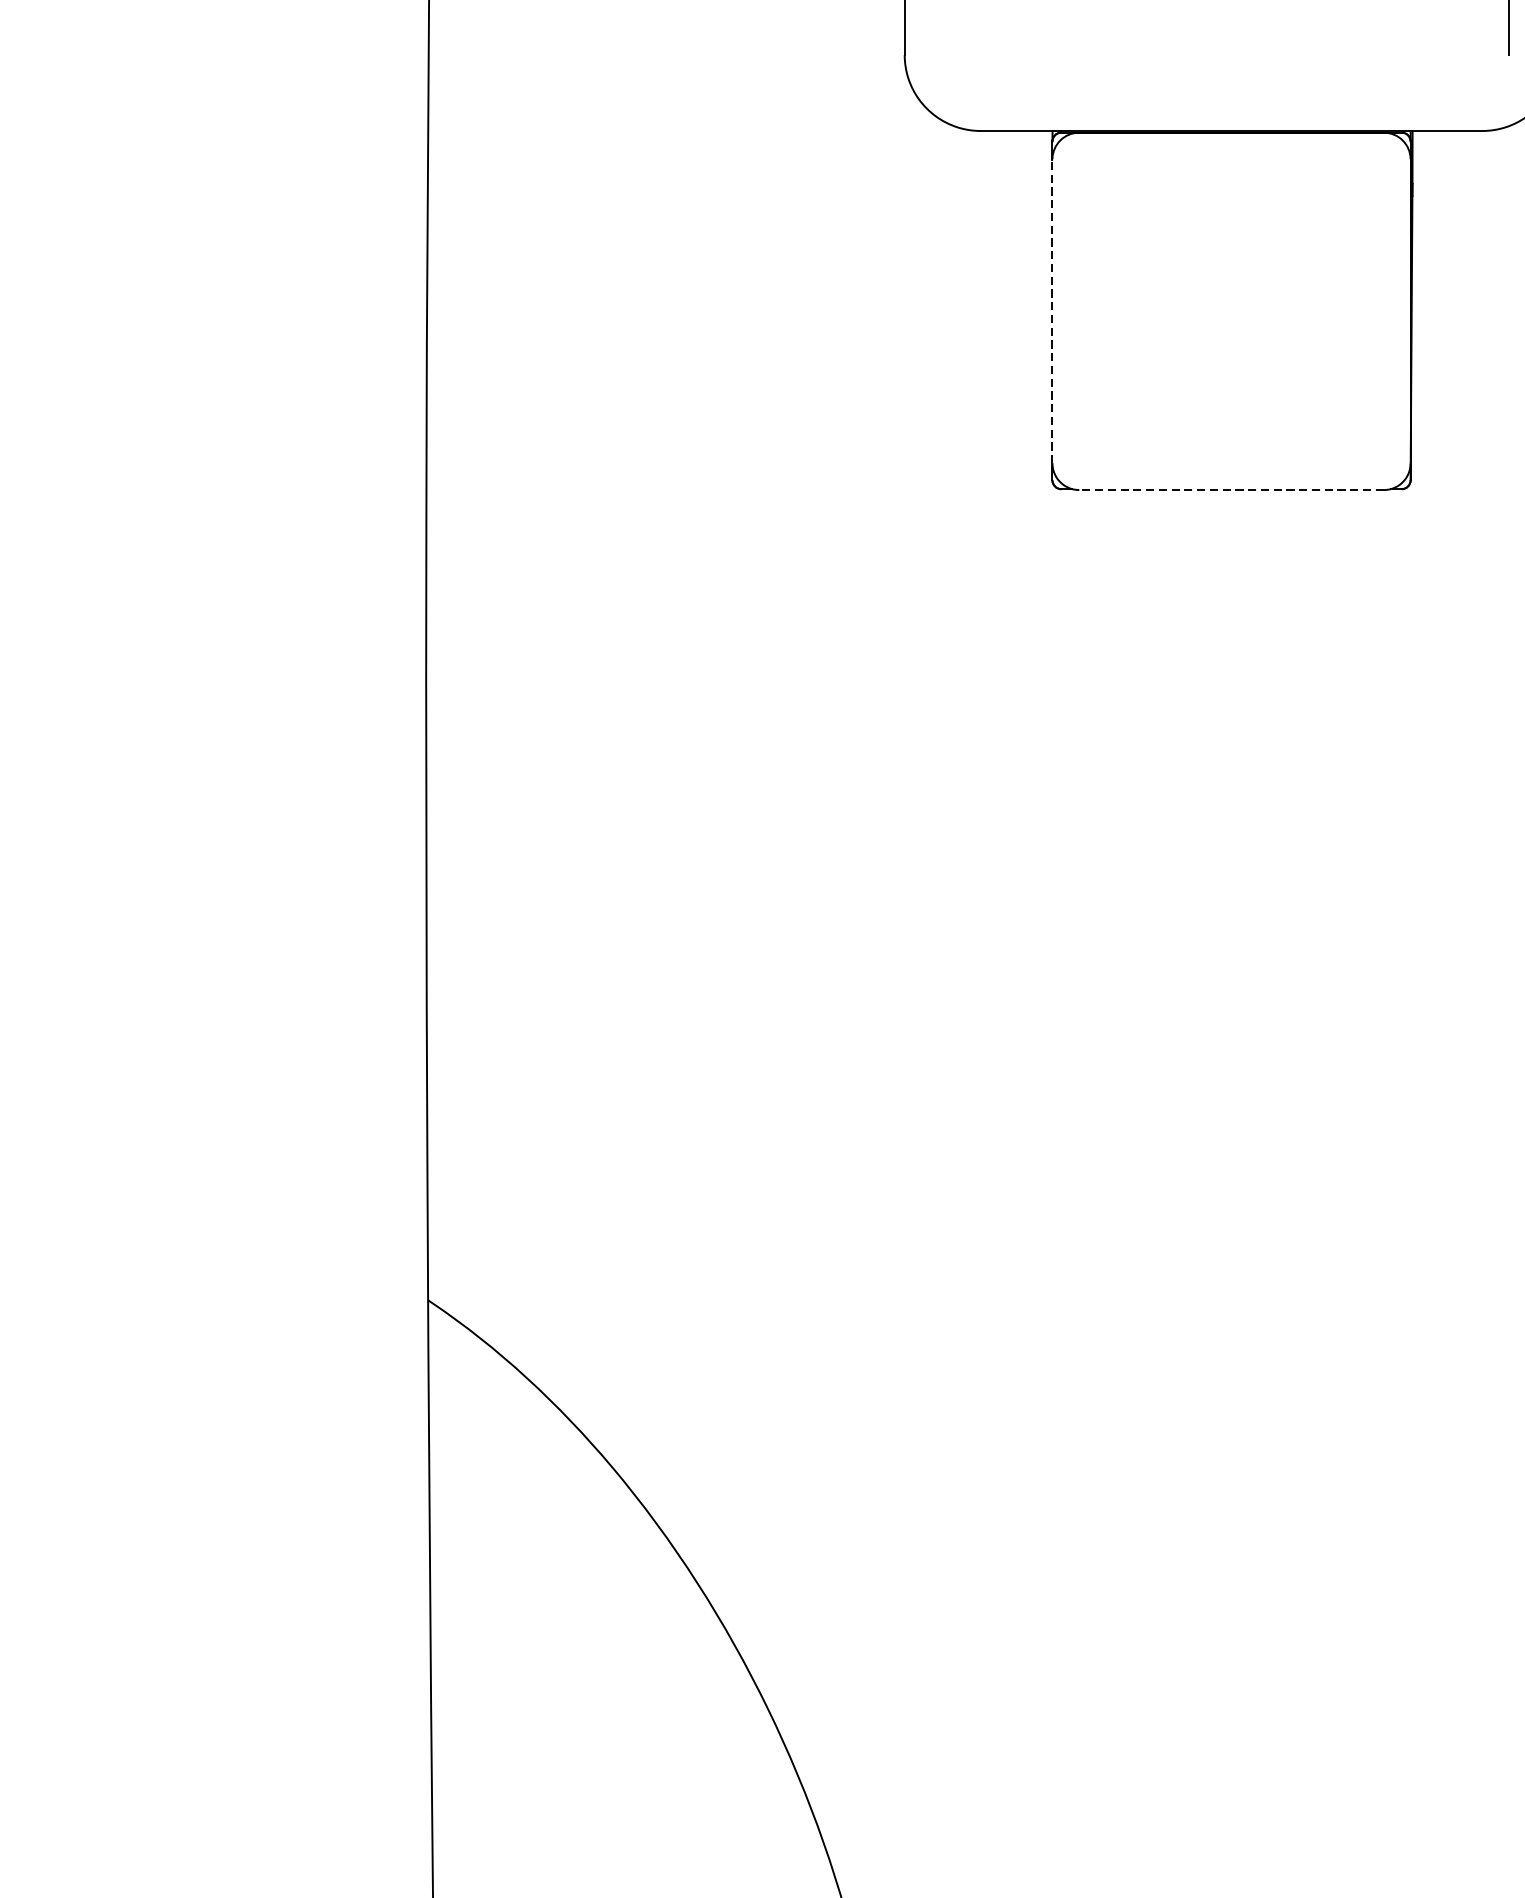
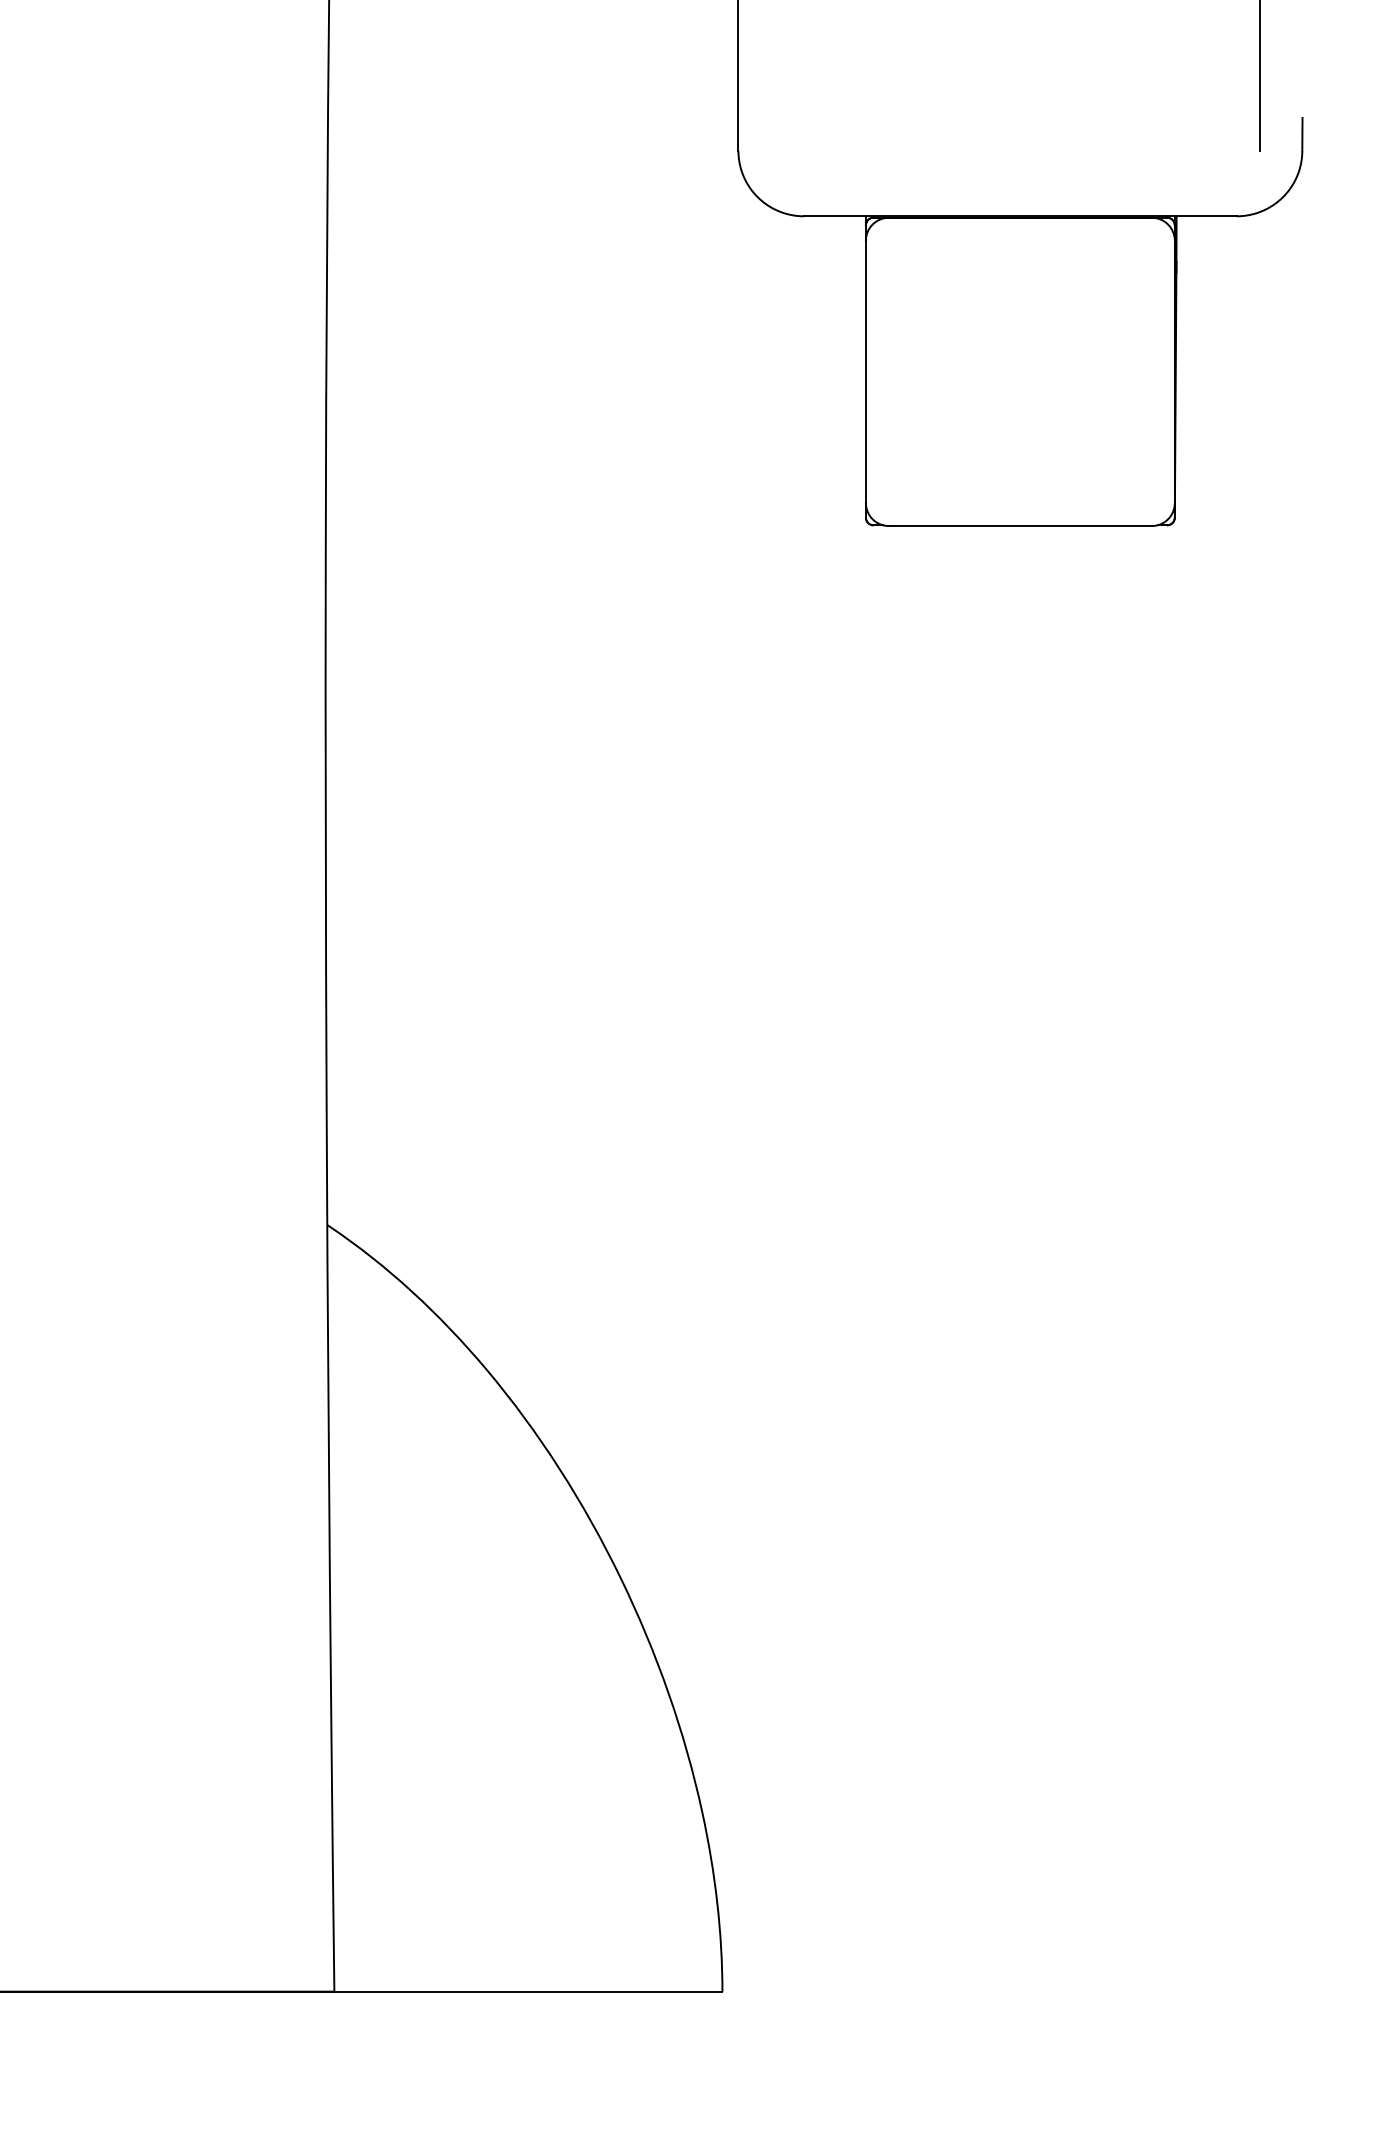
line: (1052, 312) -> (865, 372), dashed -> solid
line: (1230, 490) -> (1019, 526), dashed -> solid

